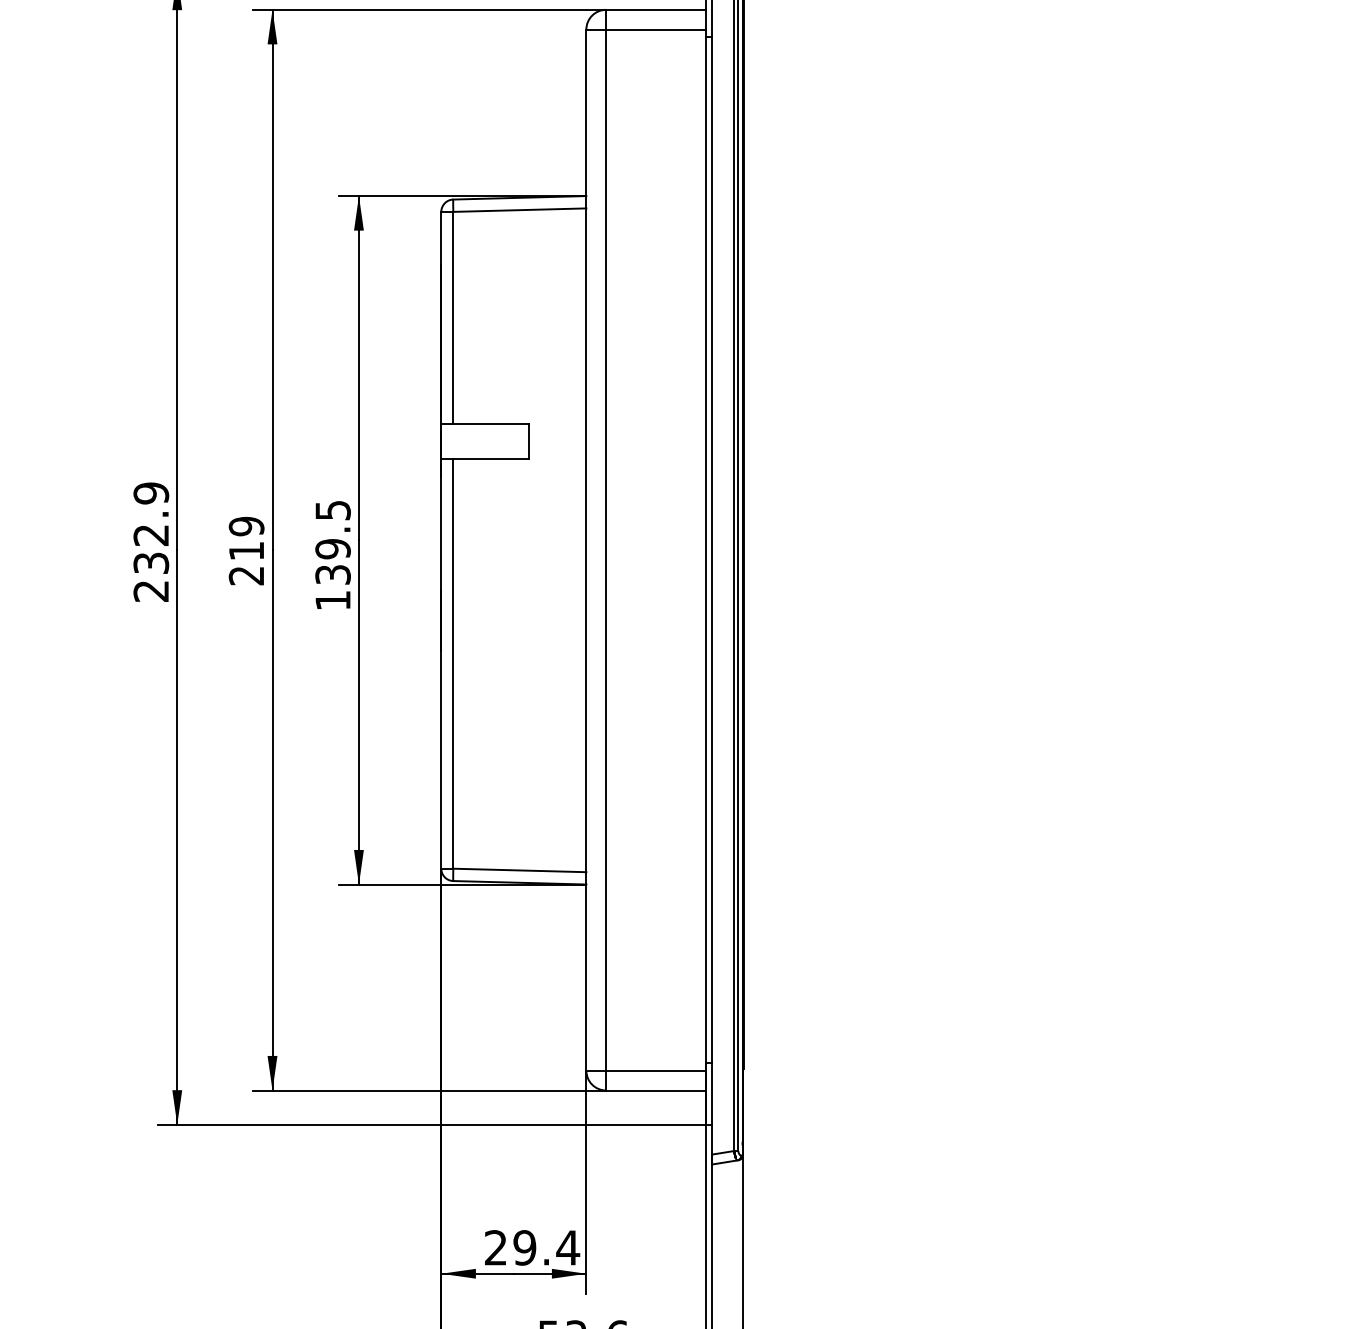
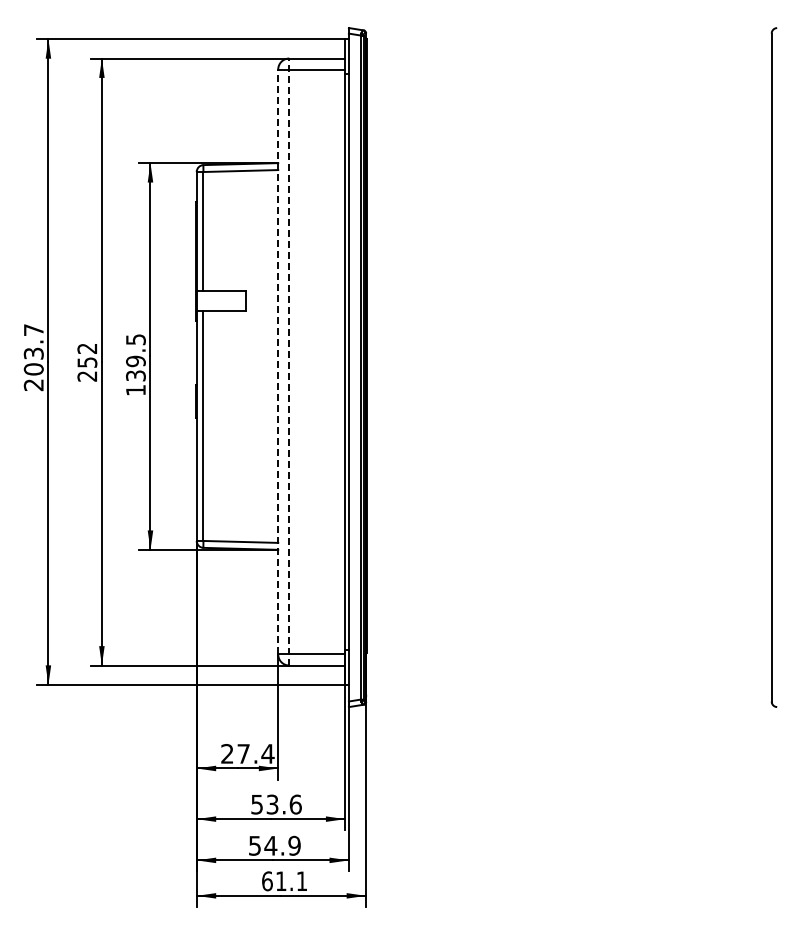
text: (150, 527) -> (33, 349), 232.9 -> 203.7
text: (246, 538) -> (87, 355), 219 -> 252
line: (586, 549) -> (278, 361), solid -> dashed
line: (606, 549) -> (289, 361), solid -> dashed
text: (524, 1247) -> (243, 753), 29.4 -> 27.4

